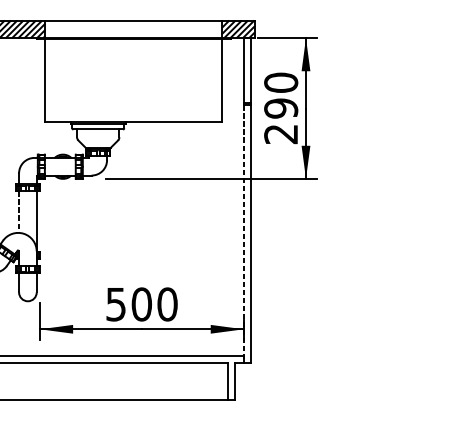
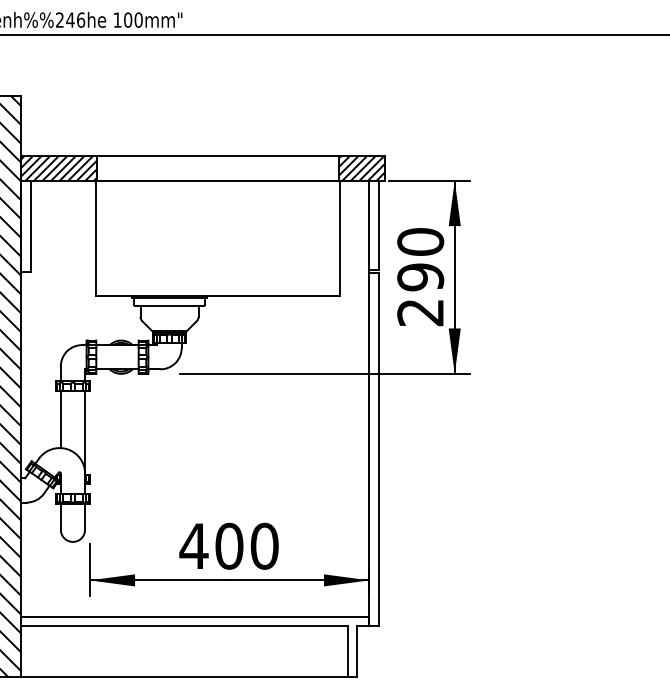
line: (18, 212) -> (60, 420), dashed -> solid
line: (243, 233) -> (369, 449), dashed -> solid
text: (115, 304) -> (193, 546), 500 -> 400

